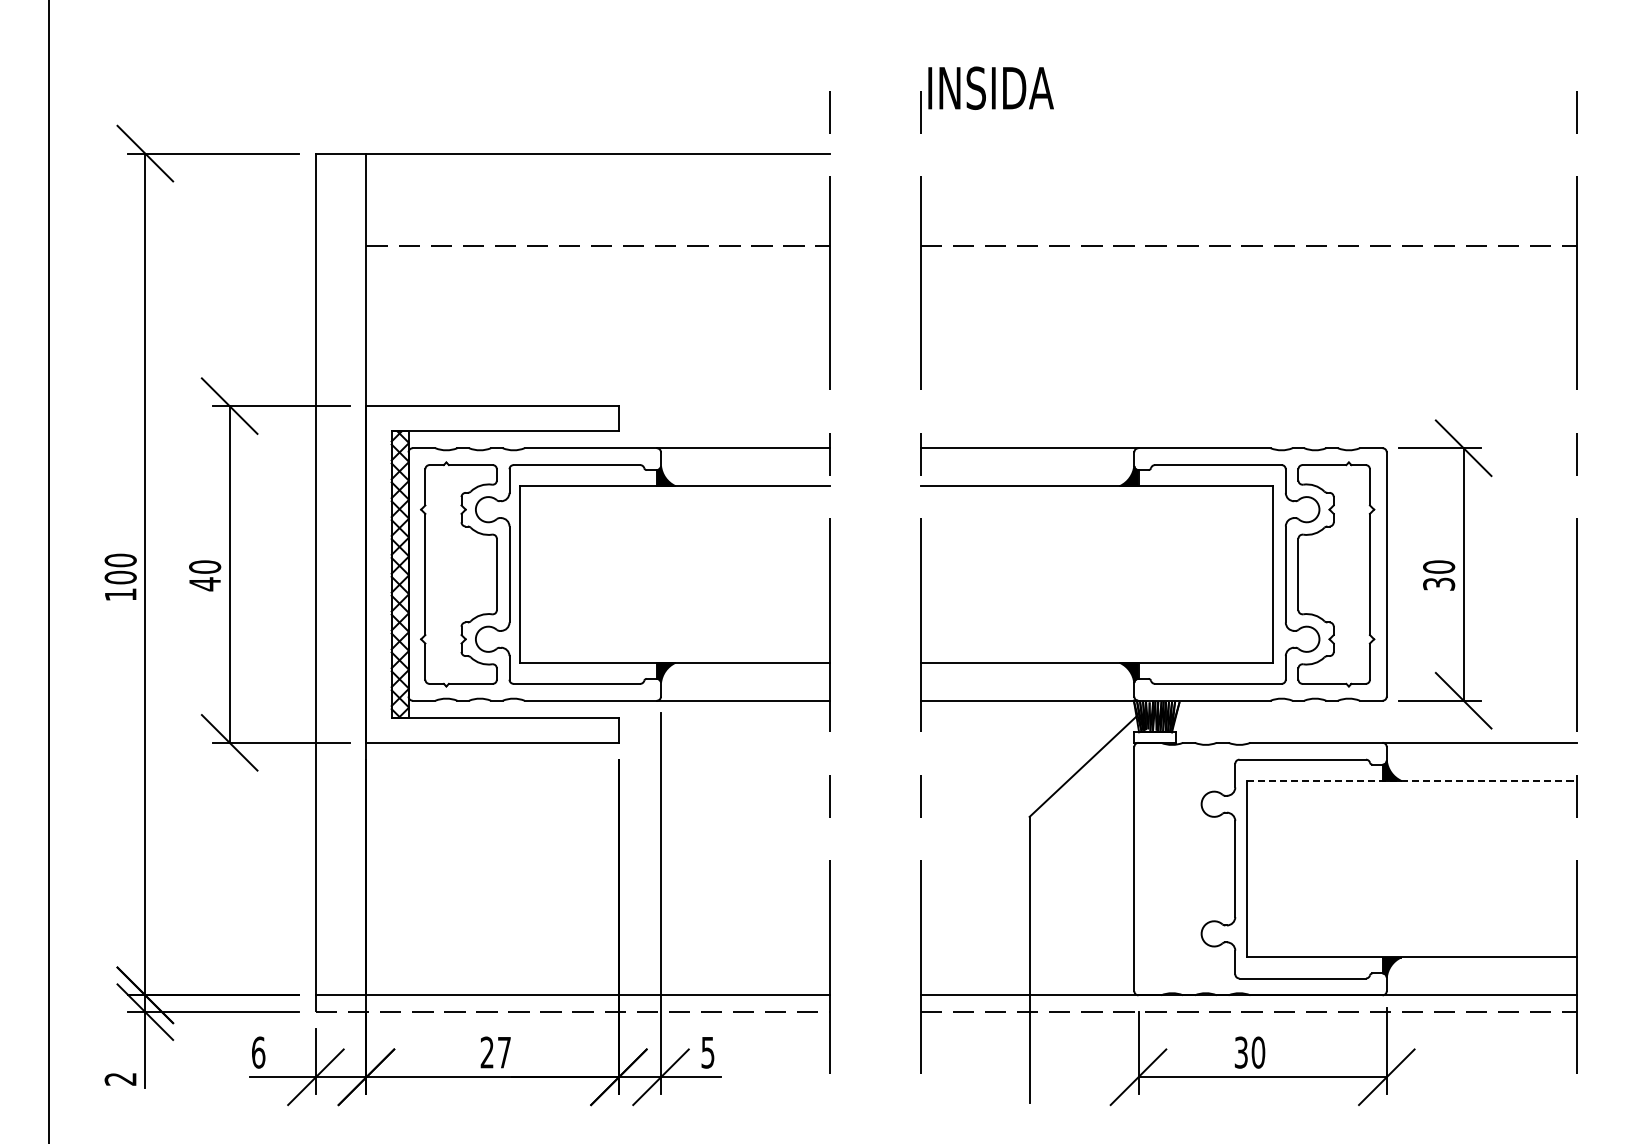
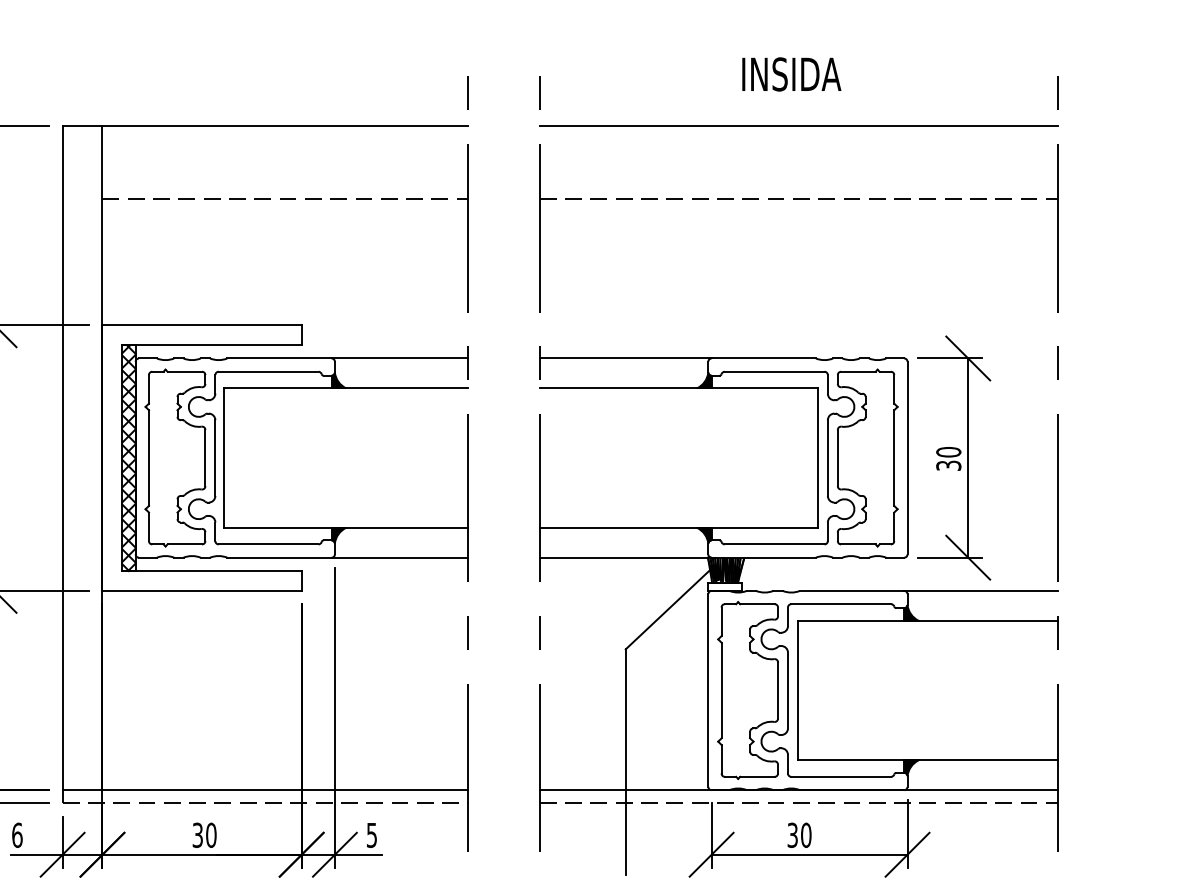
text: (990, 87) -> (791, 73), moved
line: (1248, 153) -> (798, 125), added
line: (1412, 780) -> (927, 620), dashed -> solid
part: (1184, 869) -> (747, 690), added
text: (495, 1052) -> (204, 835), 27 -> 30

